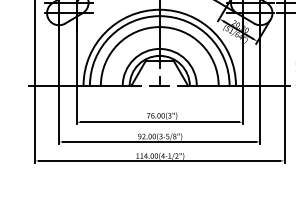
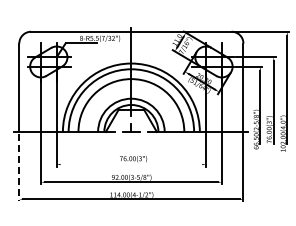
line: (159, 122) -> (131, 164), removed
line: (35, 125) -> (19, 167), solid -> dashed

